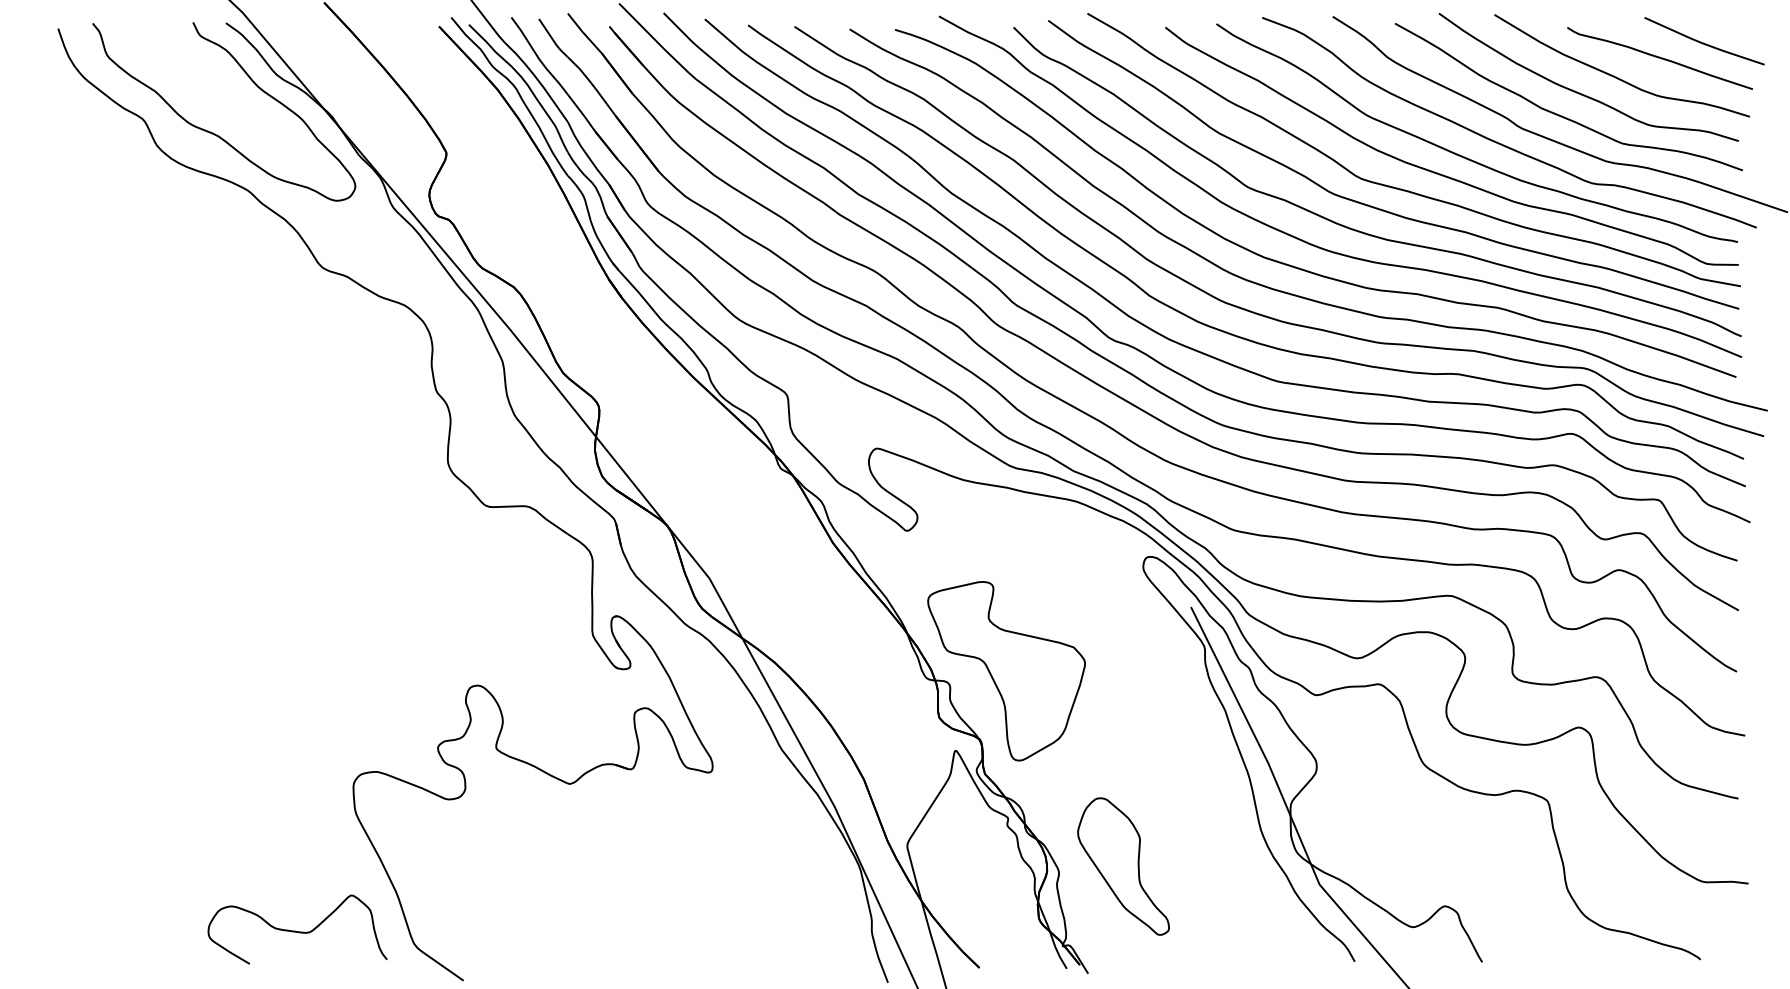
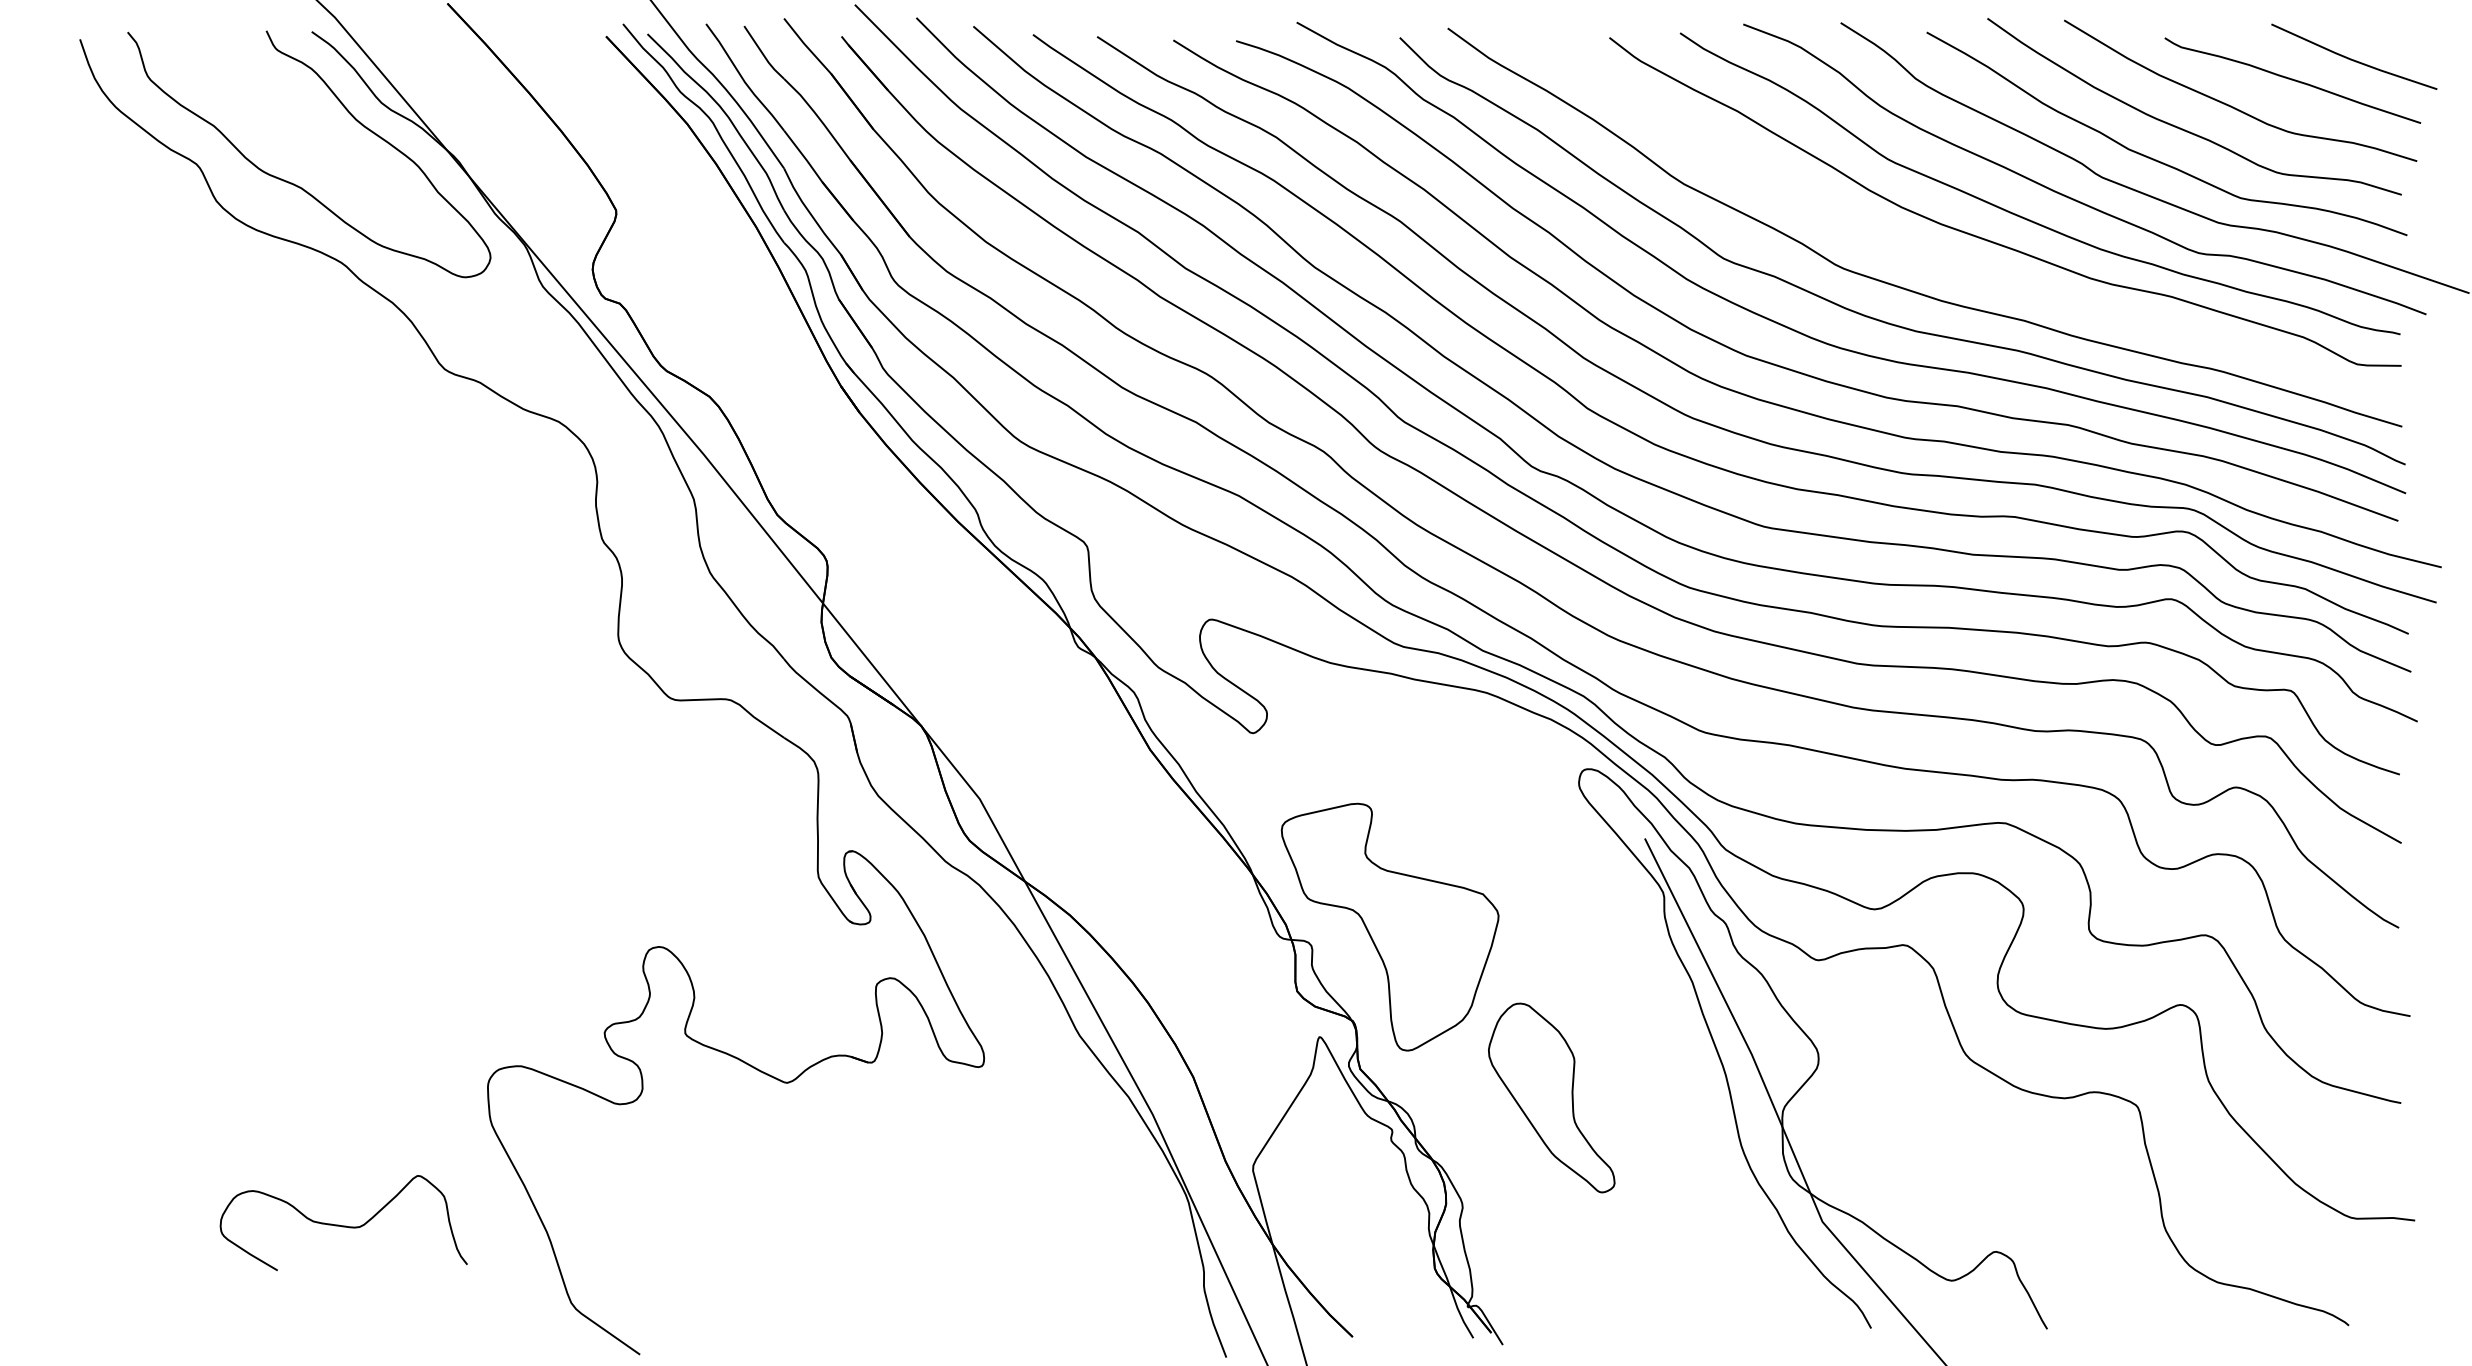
curve: (1403, 189) -> (1938, 261), removed
part: (1123, 866) -> (1551, 1097), moved
curve: (297, 931) -> (343, 1225), moved

